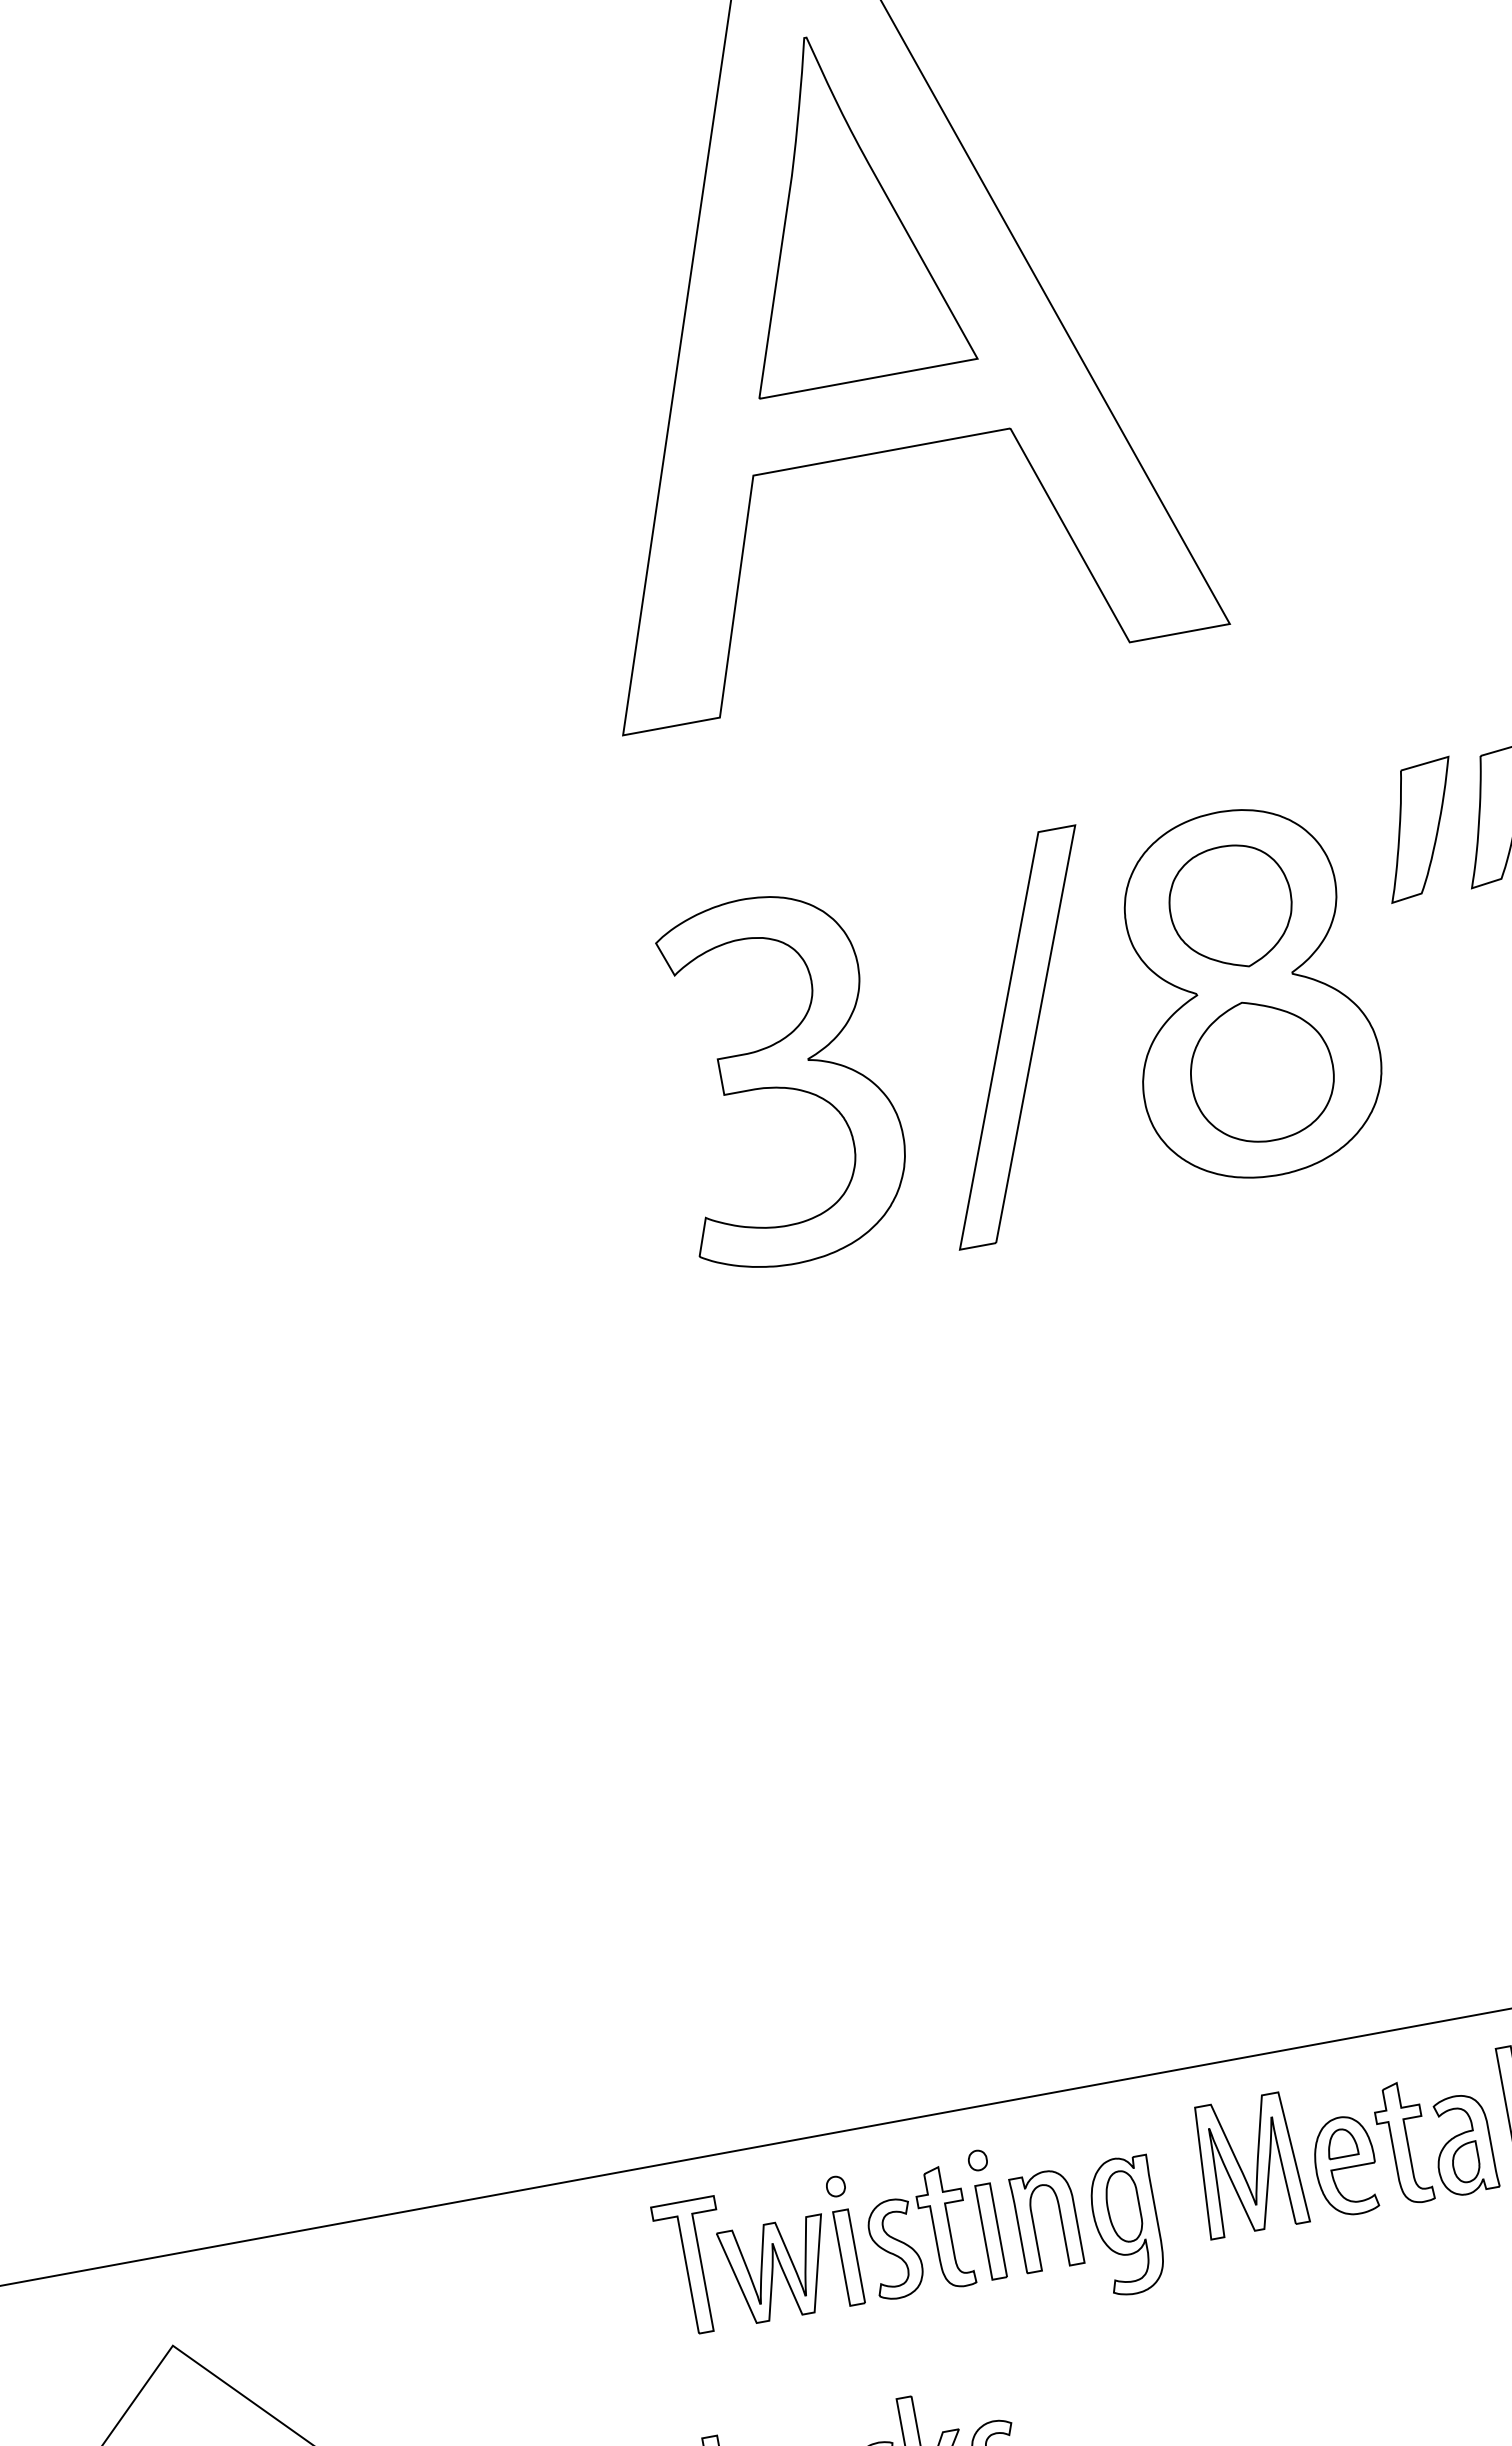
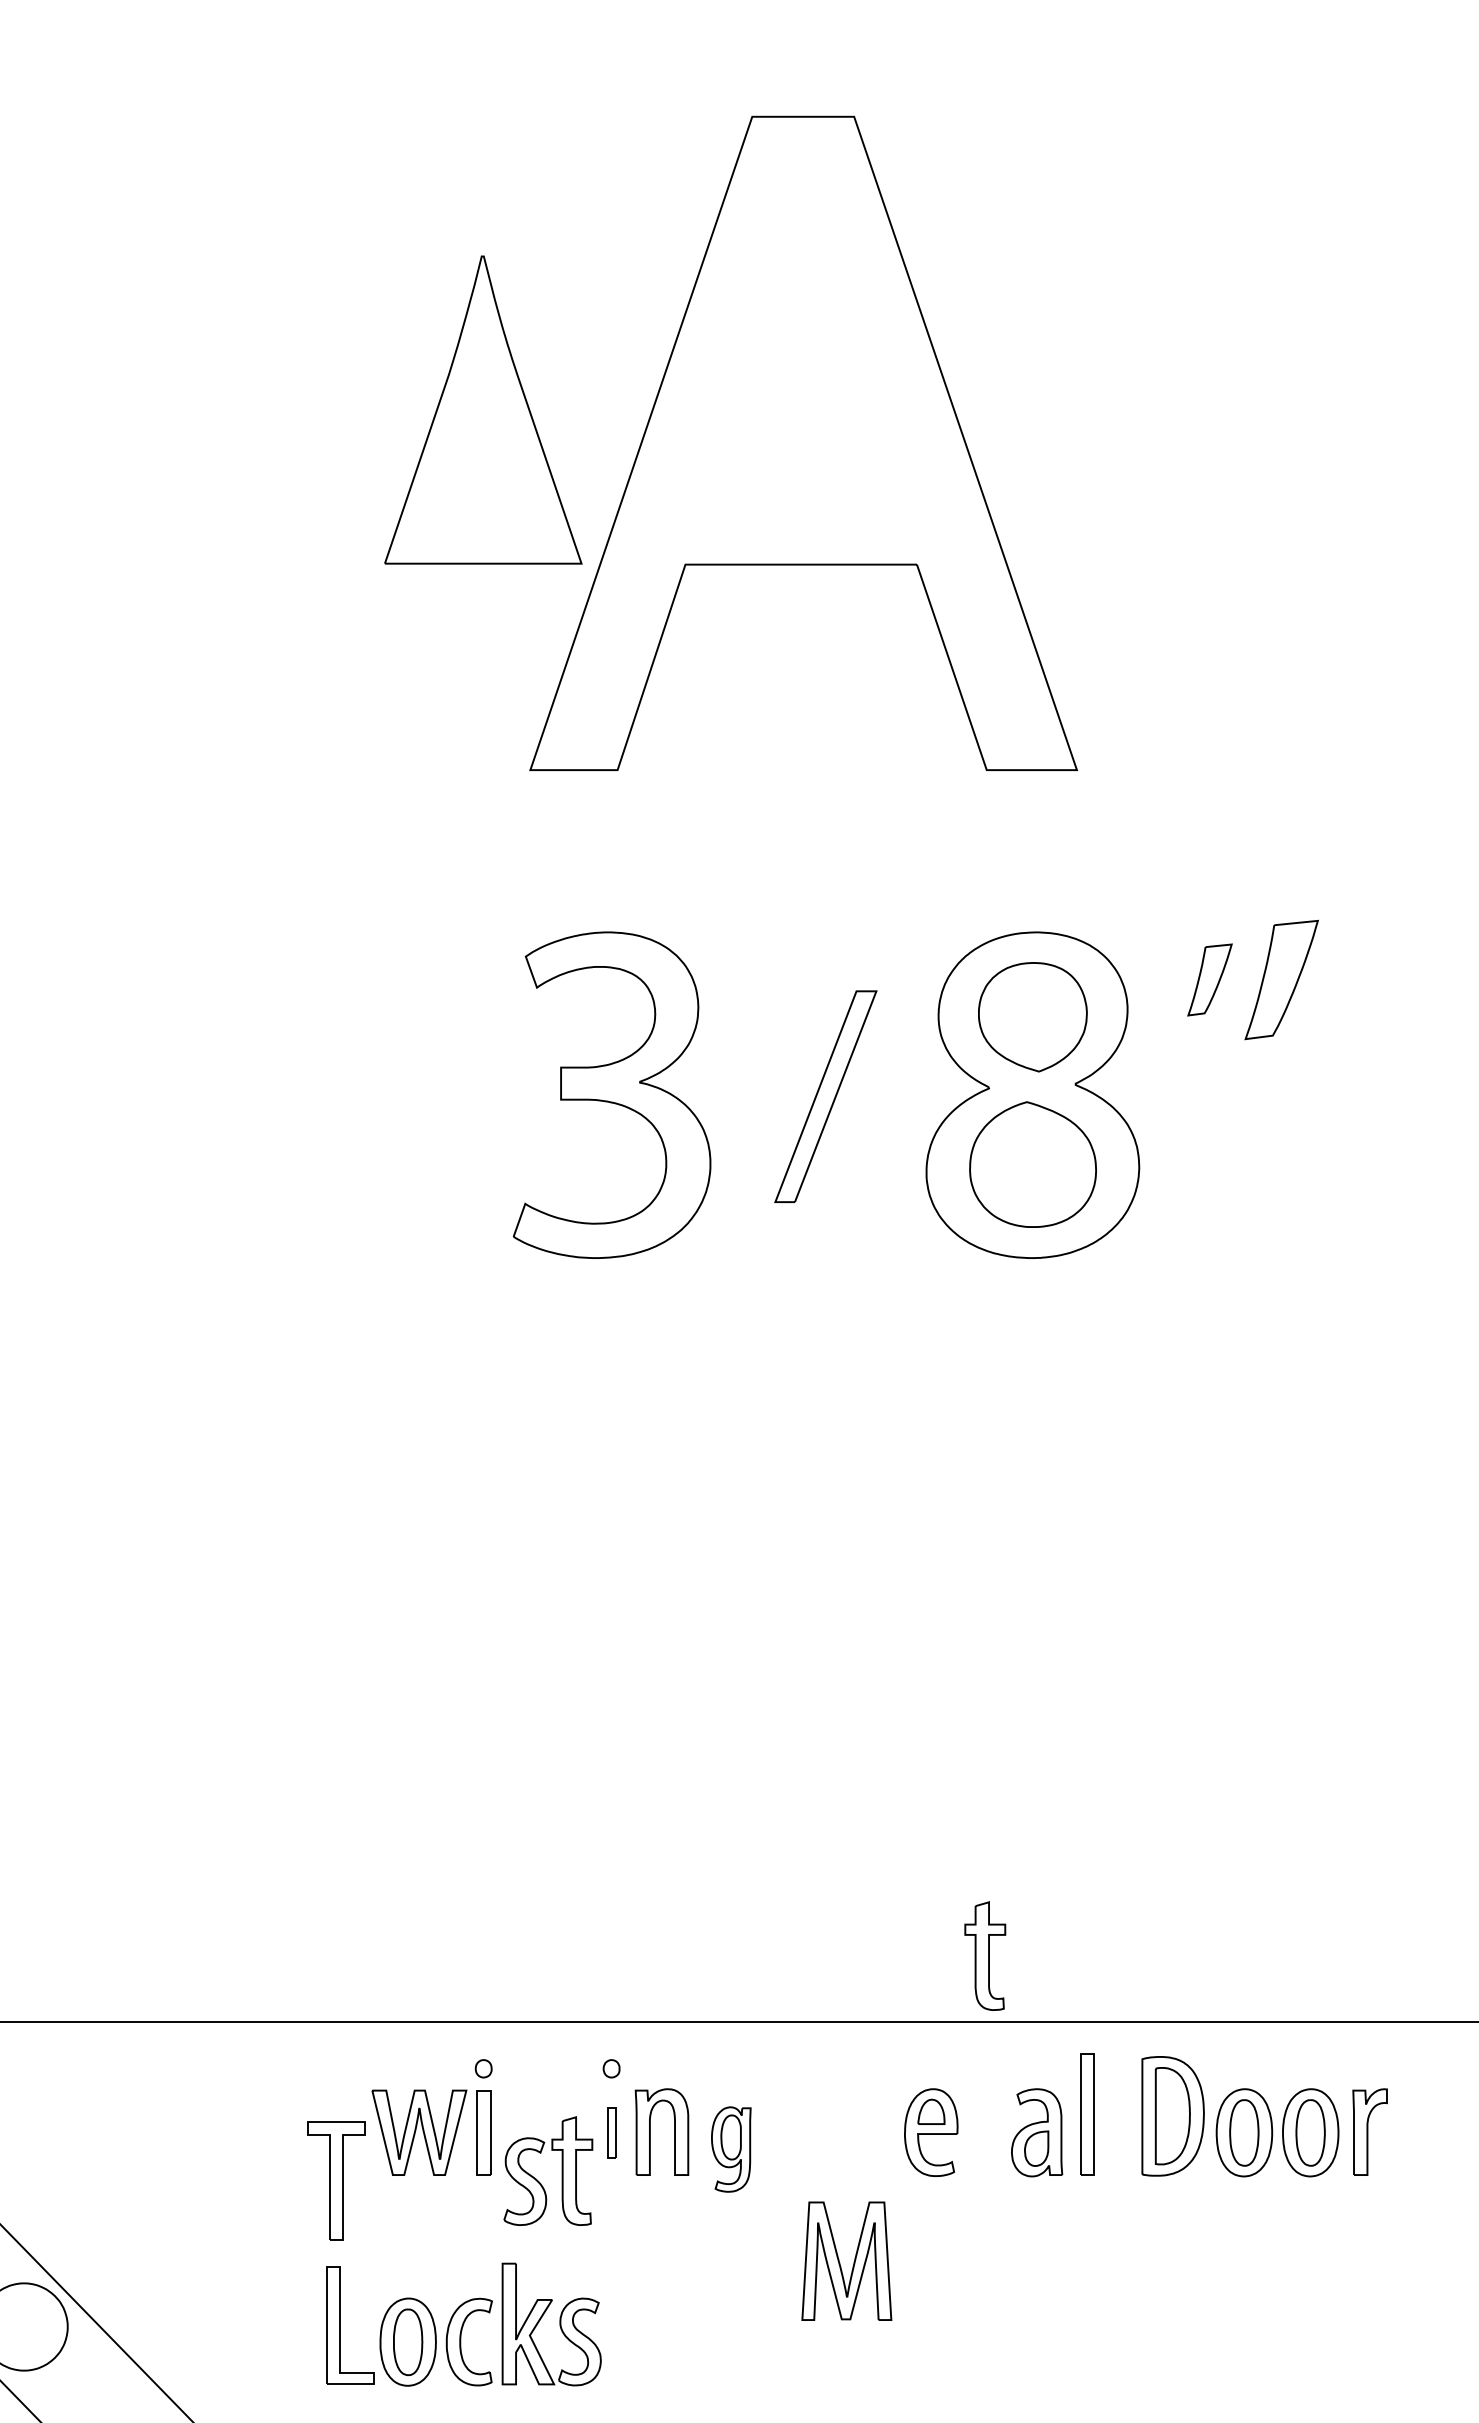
part: (837, 207) -> (483, 409), moved
part: (1419, 829) -> (1209, 979), size x0.6
part: (1017, 1037) -> (825, 1096), size x0.6
part: (1403, 2142) -> (985, 1955), moved
part: (1241, 2167) -> (840, 2262), moved
part: (1126, 2225) -> (730, 2149), size x0.7
part: (932, 2229) -> (561, 2170), moved
part: (990, 2231) -> (611, 2132), size x0.6
part: (694, 2266) -> (336, 2180), moved

